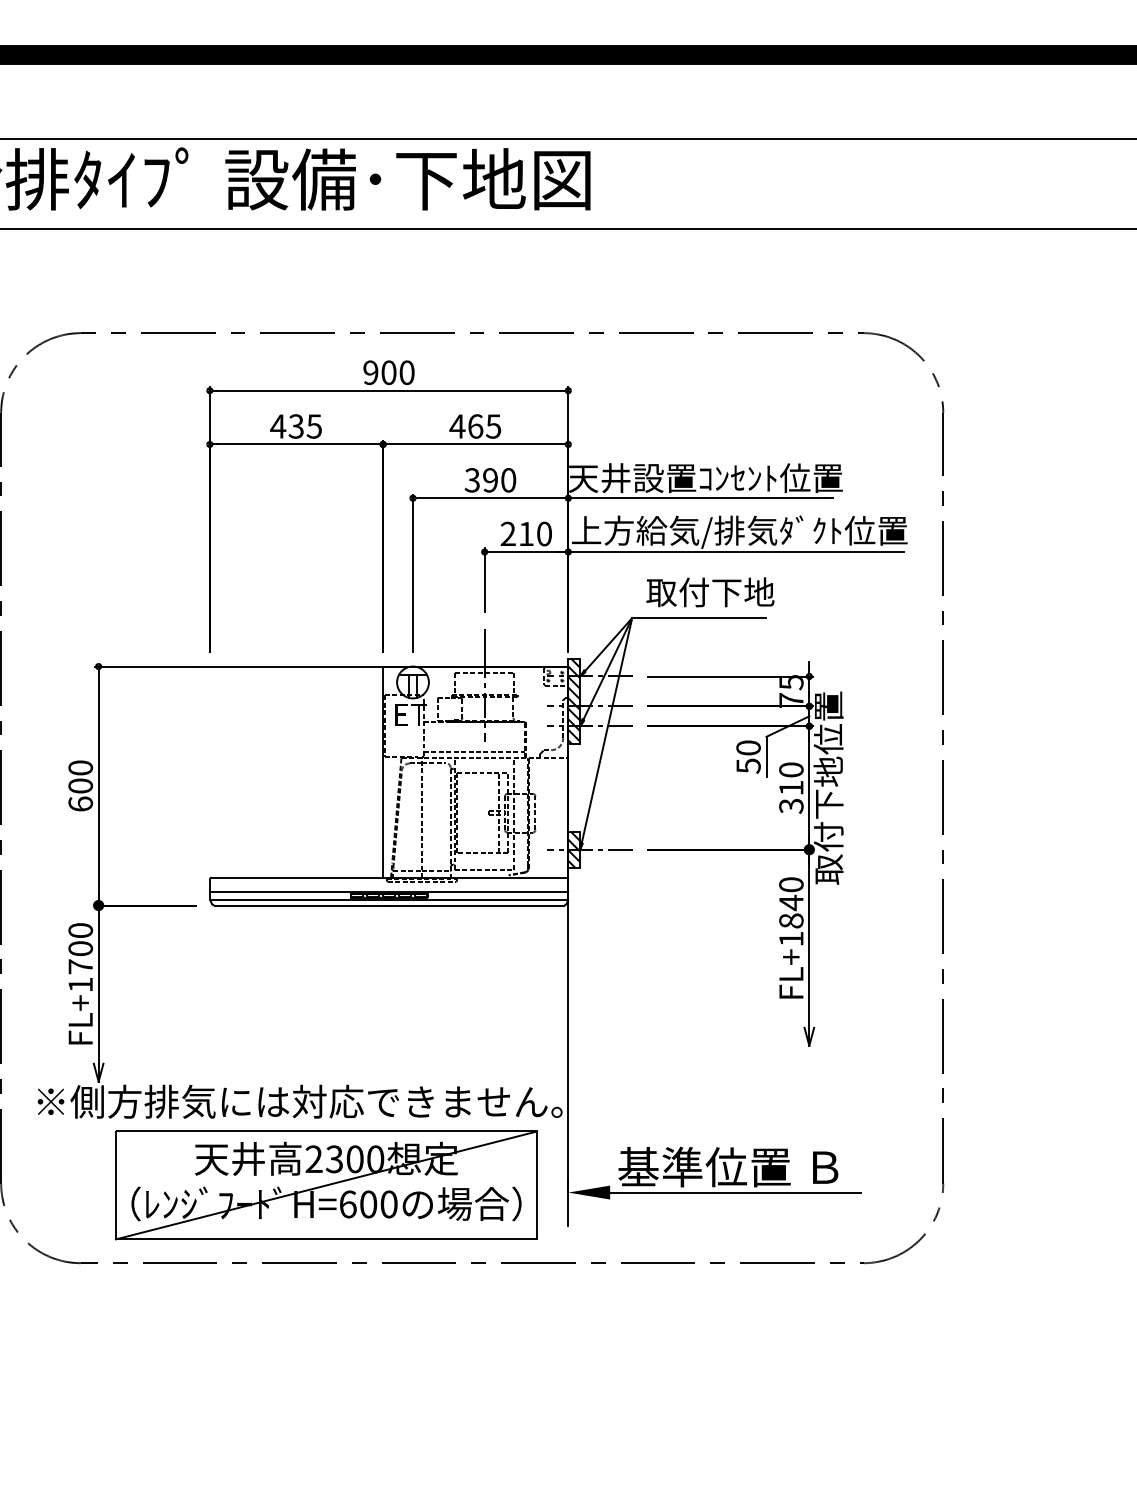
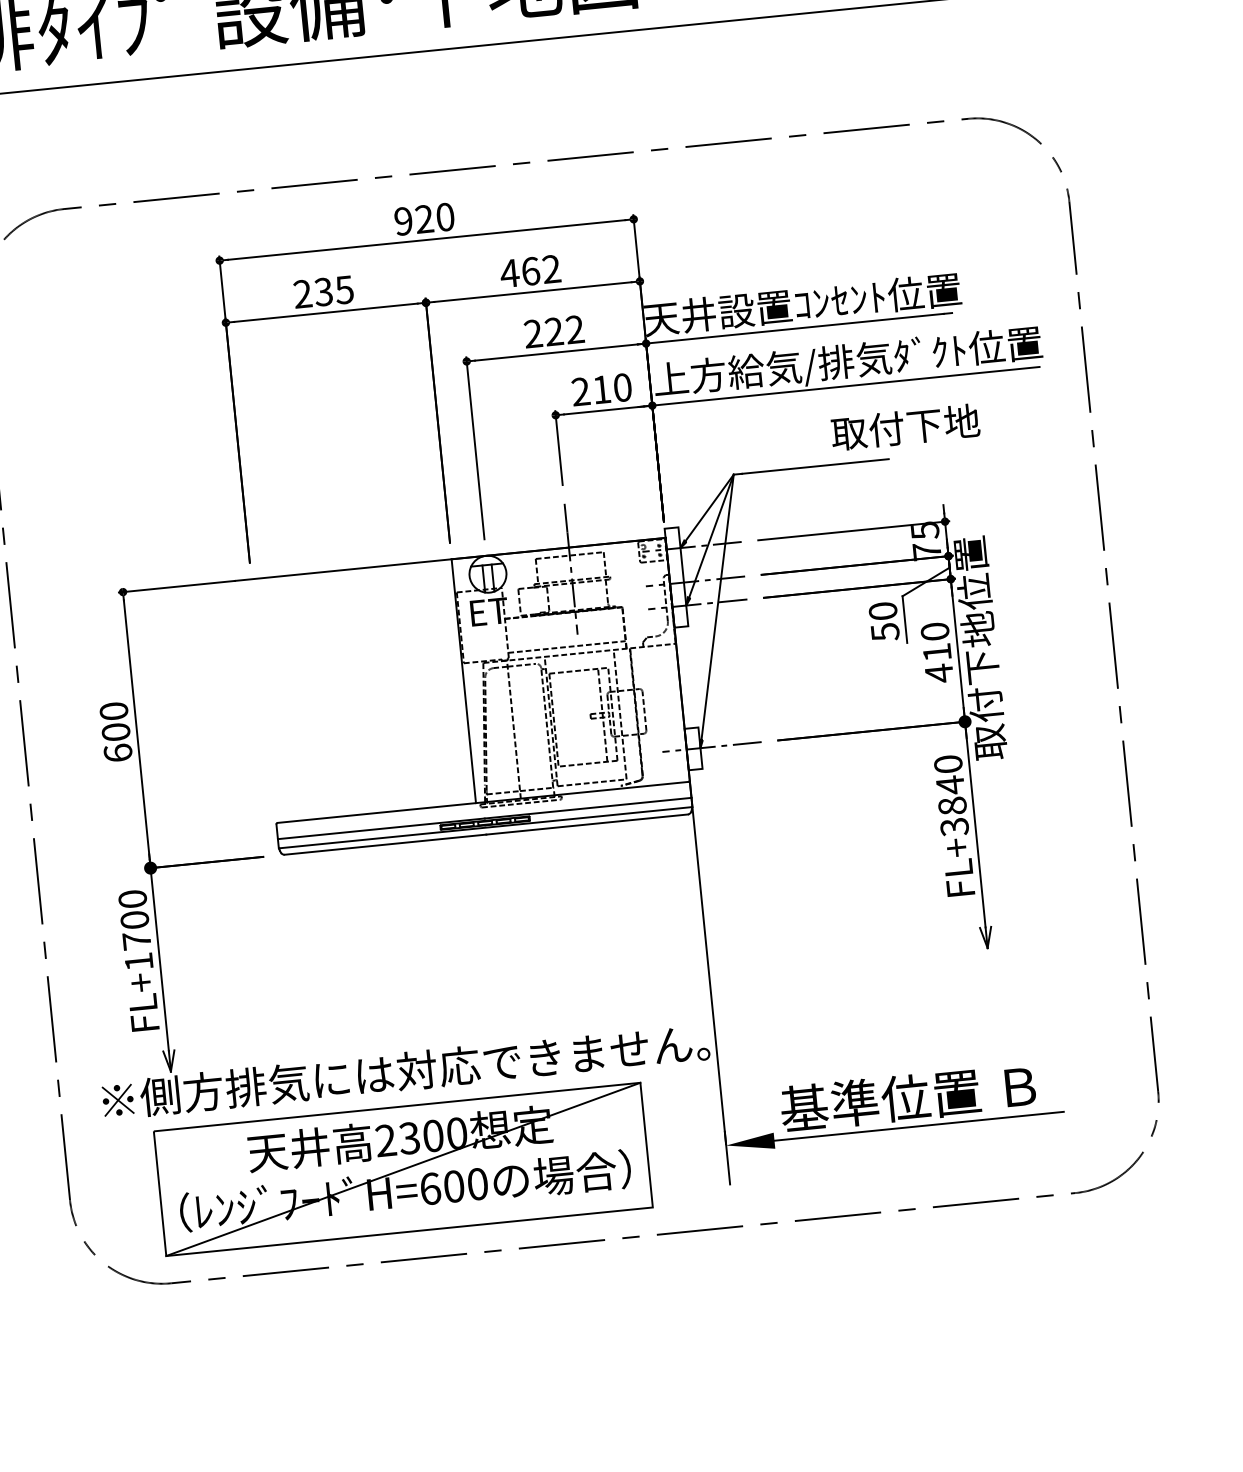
text: (388, 372) -> (423, 219), 900 -> 920
text: (278, 426) -> (303, 294), 435 -> 235
text: (493, 426) -> (551, 269), 465 -> 462
text: (490, 480) -> (554, 332), 390 -> 222
text: (710, 592) -> (905, 427), moved
hatch: (574, 701) -> (676, 577), removed
text: (791, 806) -> (939, 673), 310 -> 410
hatch: (574, 849) -> (693, 748), removed
text: (791, 938) -> (954, 826), FL+1840 -> FL+3840
part: (326, 1185) -> (403, 1169), moved

